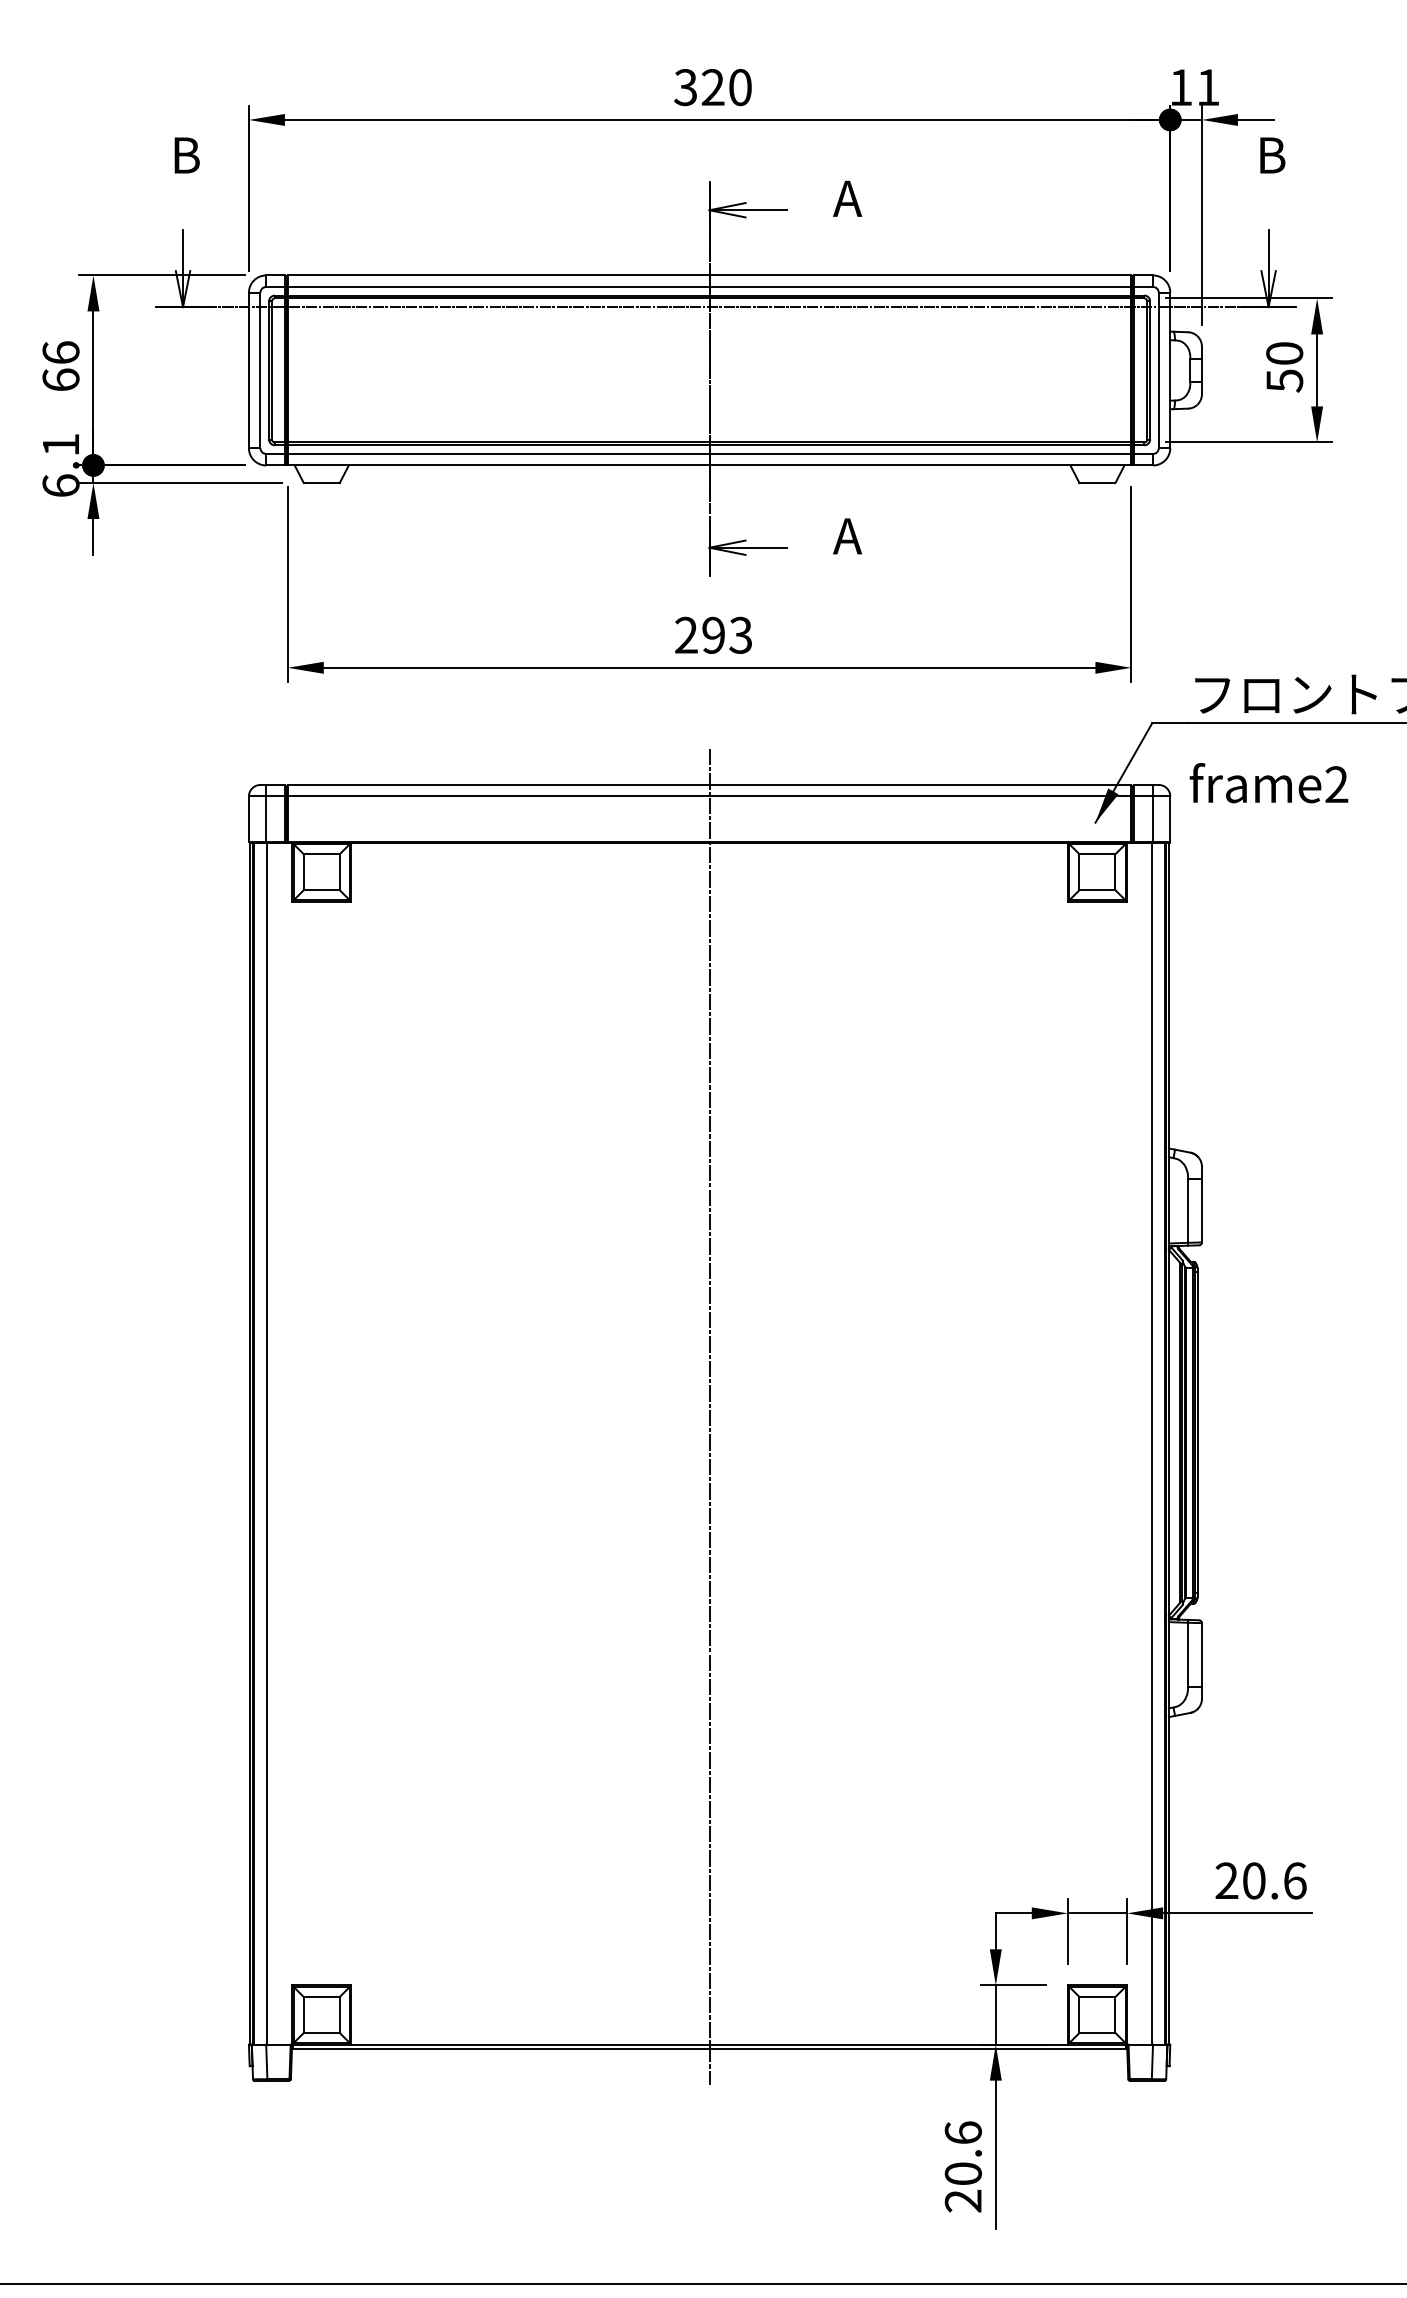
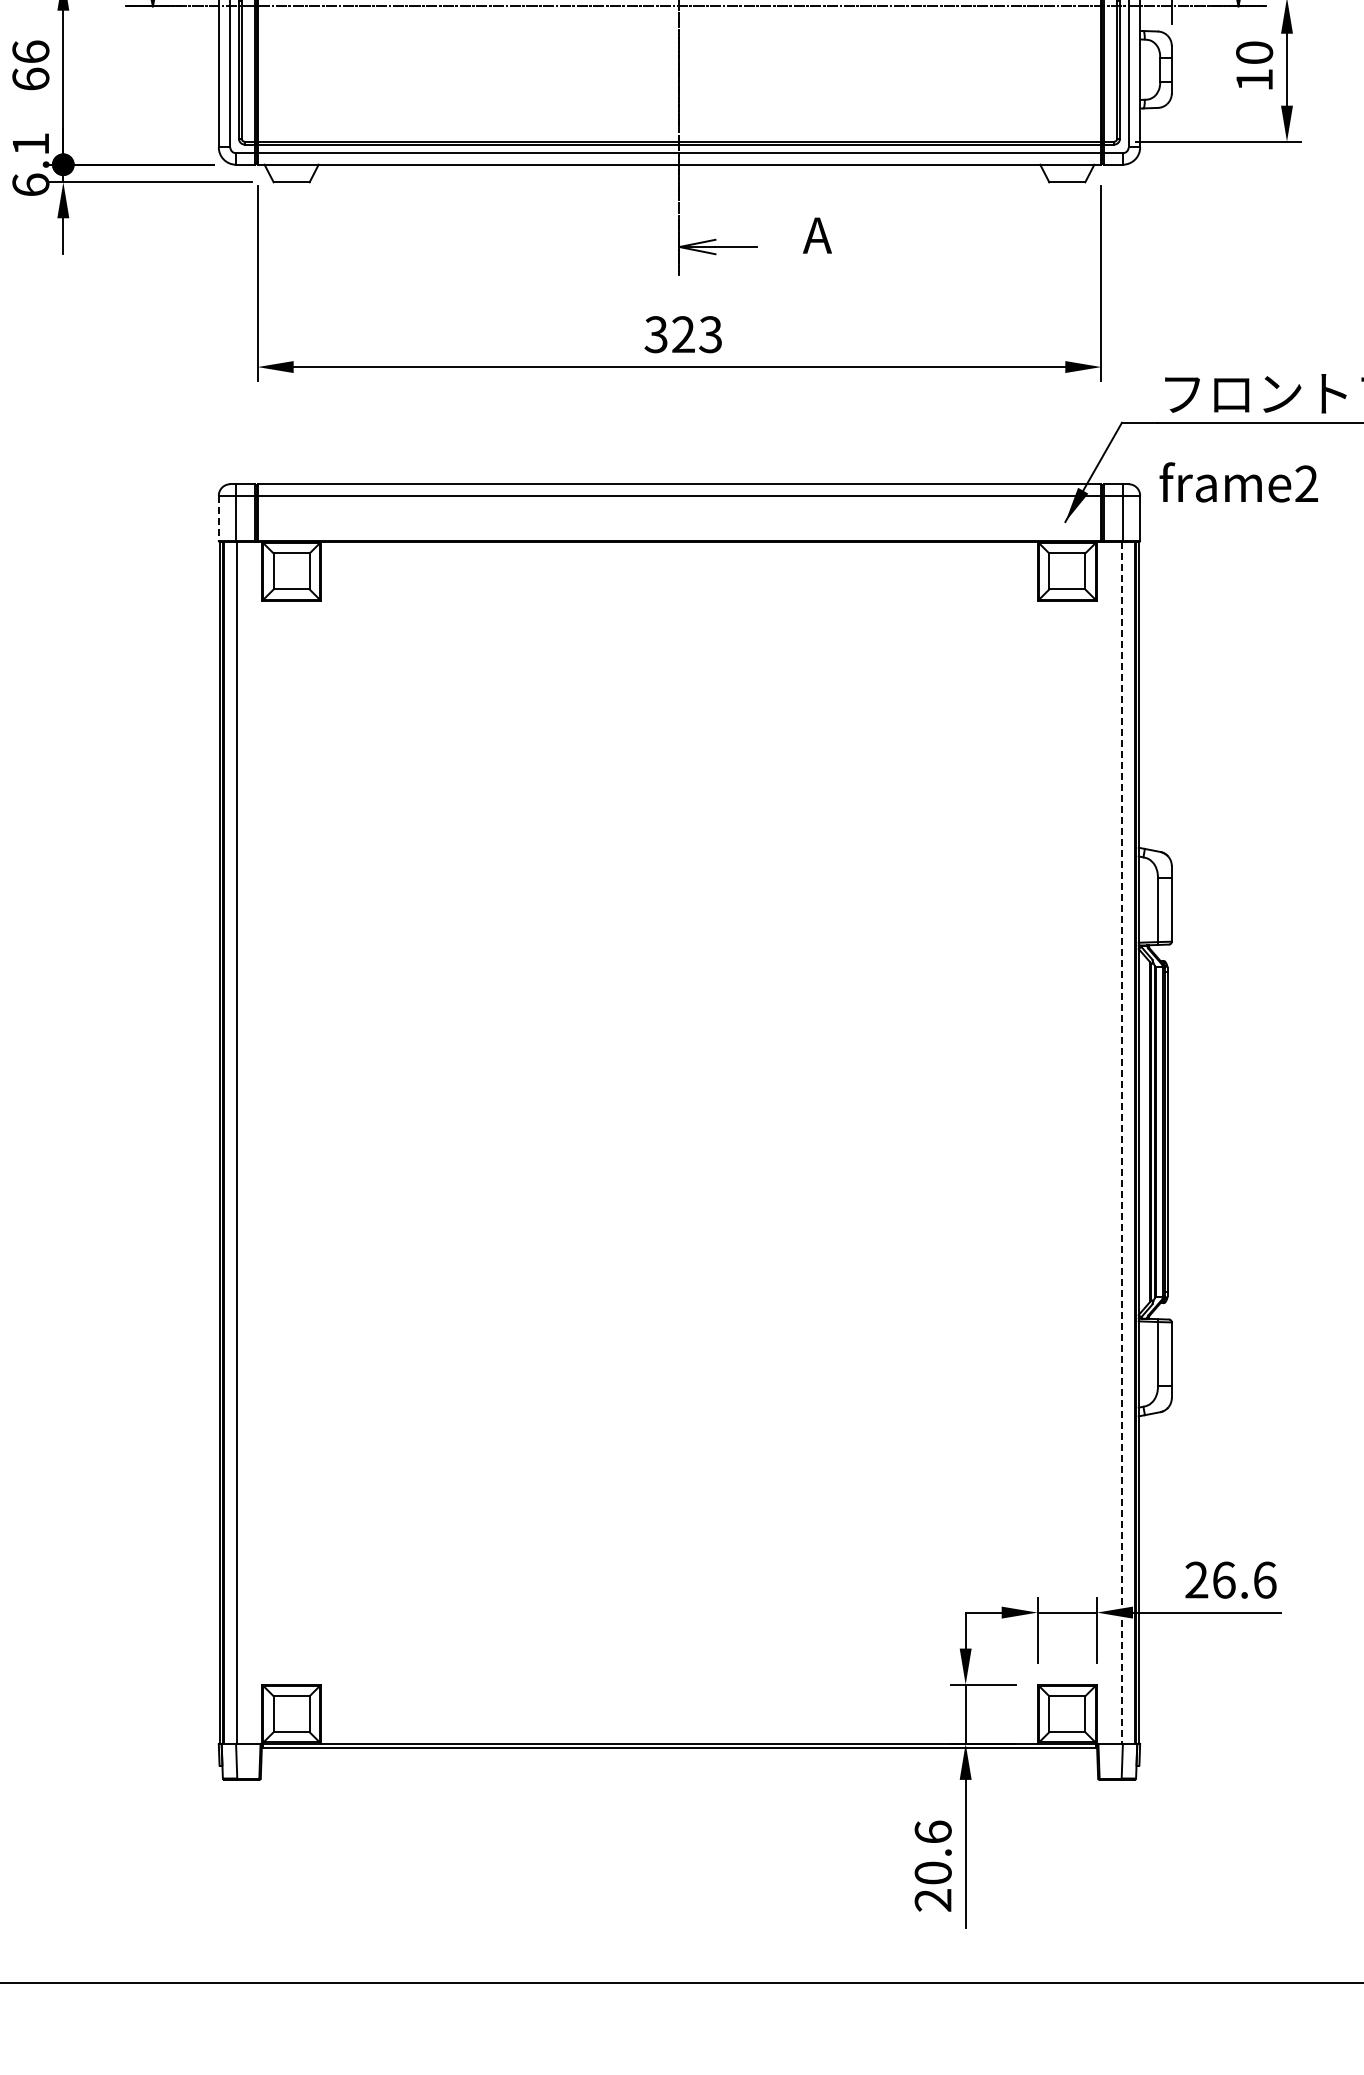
text: (1284, 380) -> (1254, 79), 50 -> 10
text: (699, 635) -> (669, 334), 293 -> 323
line: (248, 819) -> (218, 518), solid -> dashed
line: (709, 1416) -> (679, 1115), removed
line: (1152, 1444) -> (1122, 1143), solid -> dashed
text: (1254, 1880) -> (1224, 1579), 20.6 -> 26.6

